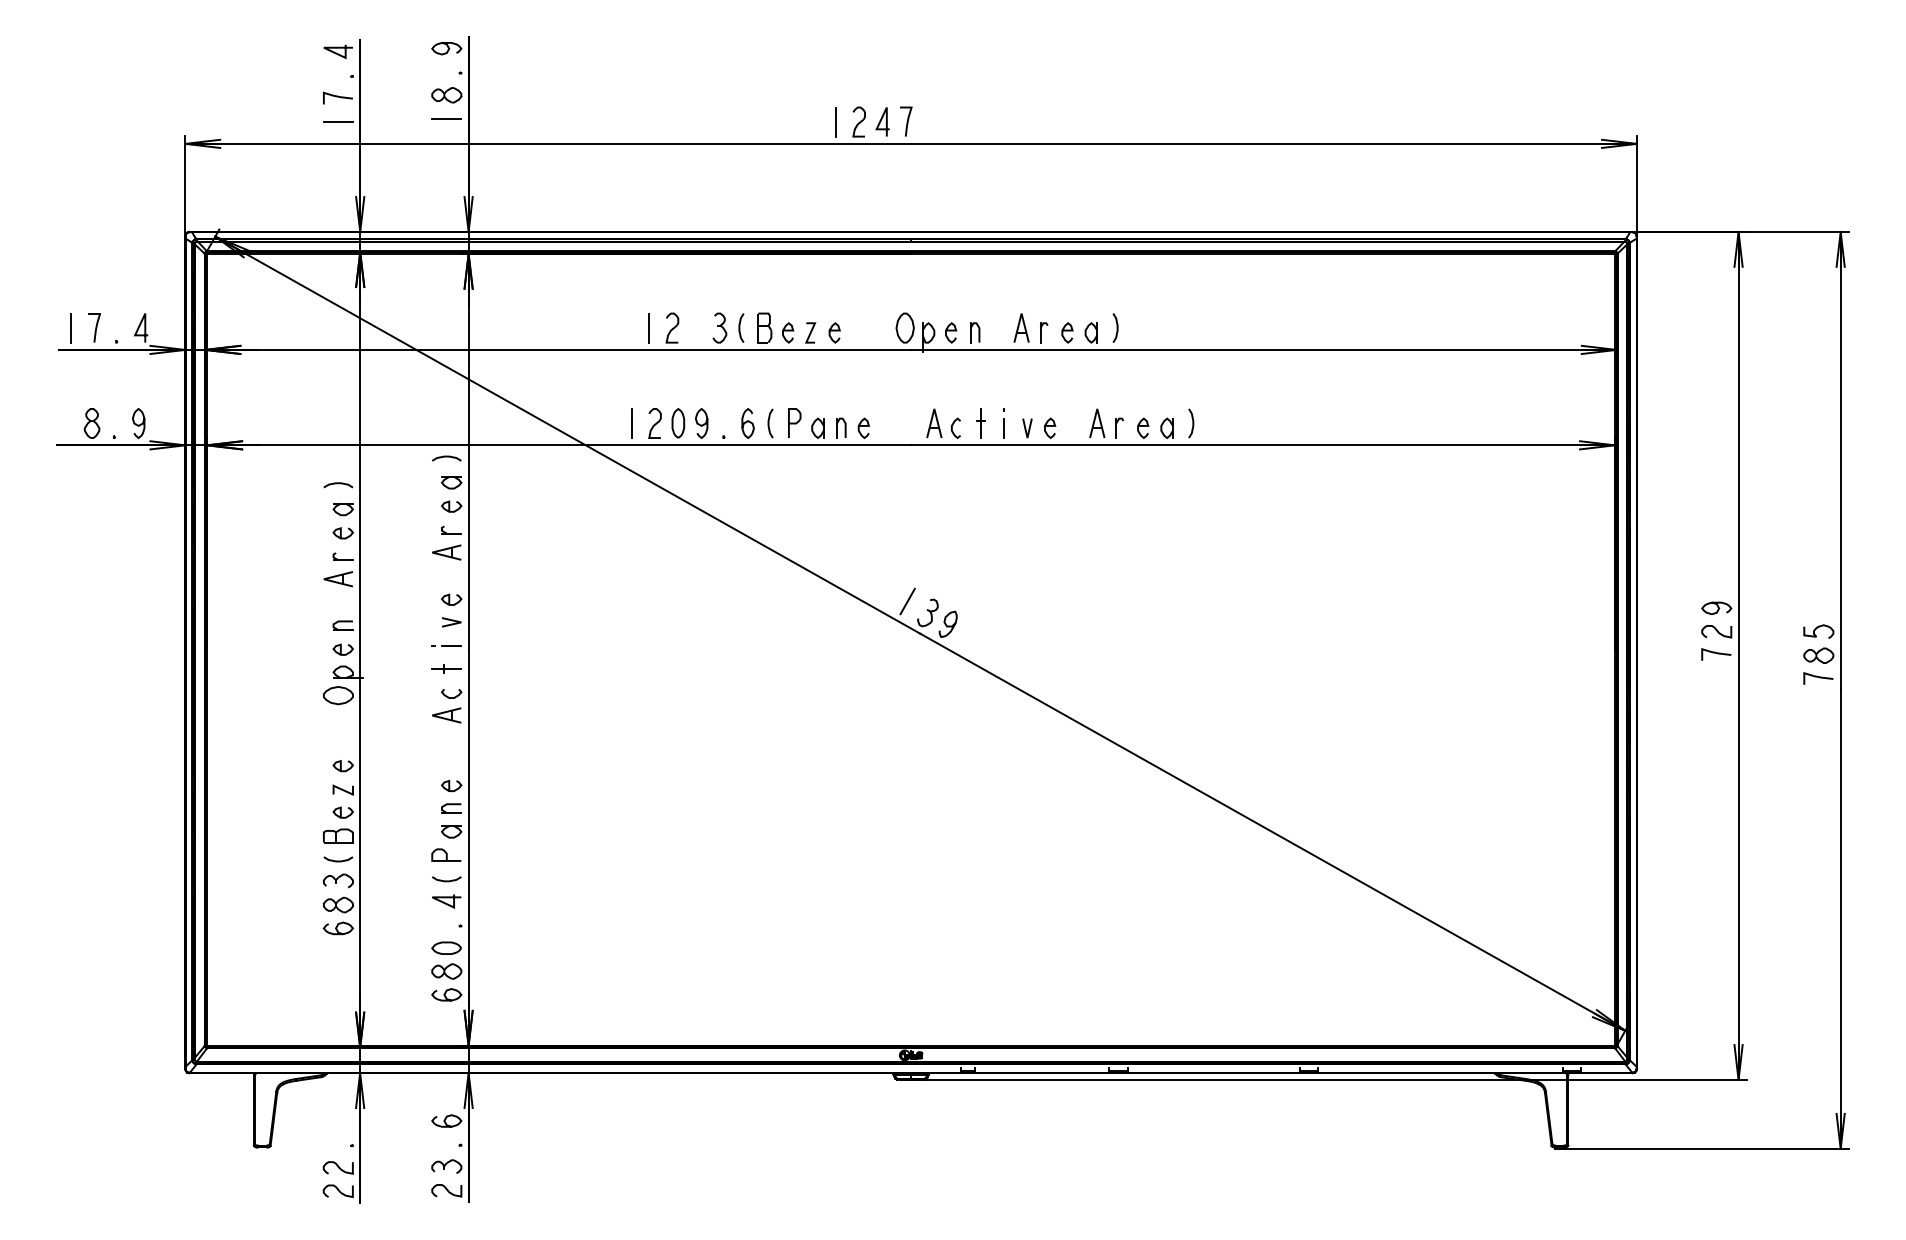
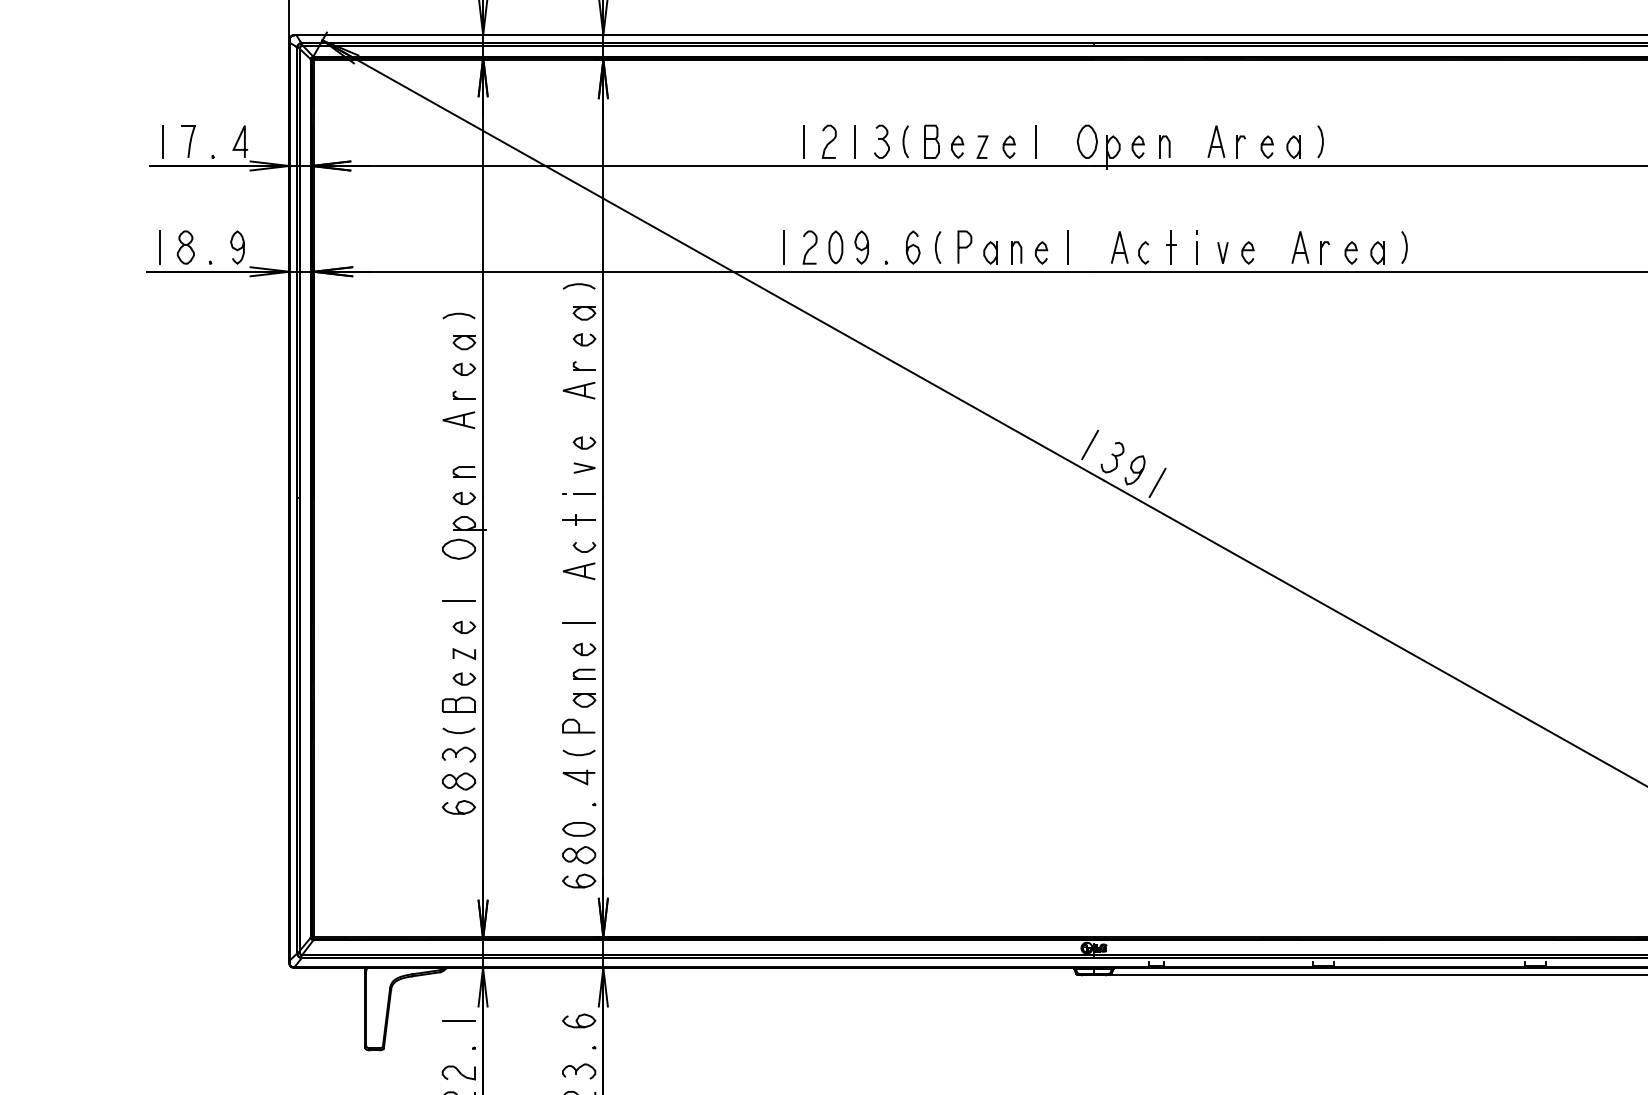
line: (695, 327) -> (854, 141), added
line: (858, 327) -> (1035, 141), added
line: (68, 423) -> (159, 247), added
line: (887, 423) -> (1067, 247), added
line: (968, 635) -> (1157, 482), added
line: (337, 742) -> (457, 601), added
line: (446, 762) -> (578, 623), added
line: (337, 1121) -> (457, 1021), added

